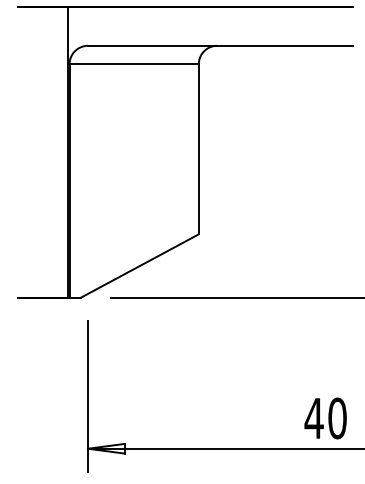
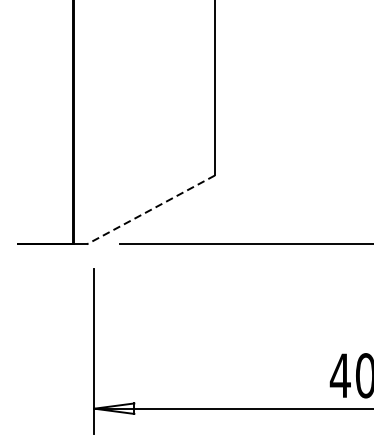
line: (139, 265) -> (150, 209), solid -> dashed

